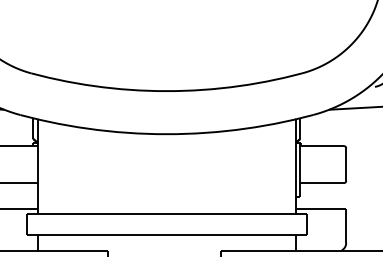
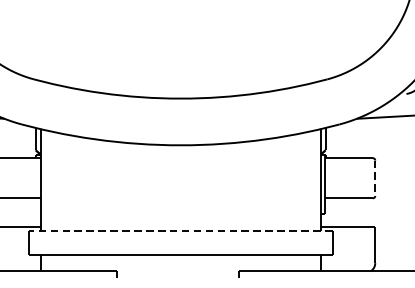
line: (346, 165) -> (375, 179), solid -> dashed
line: (166, 213) -> (180, 231), solid -> dashed

